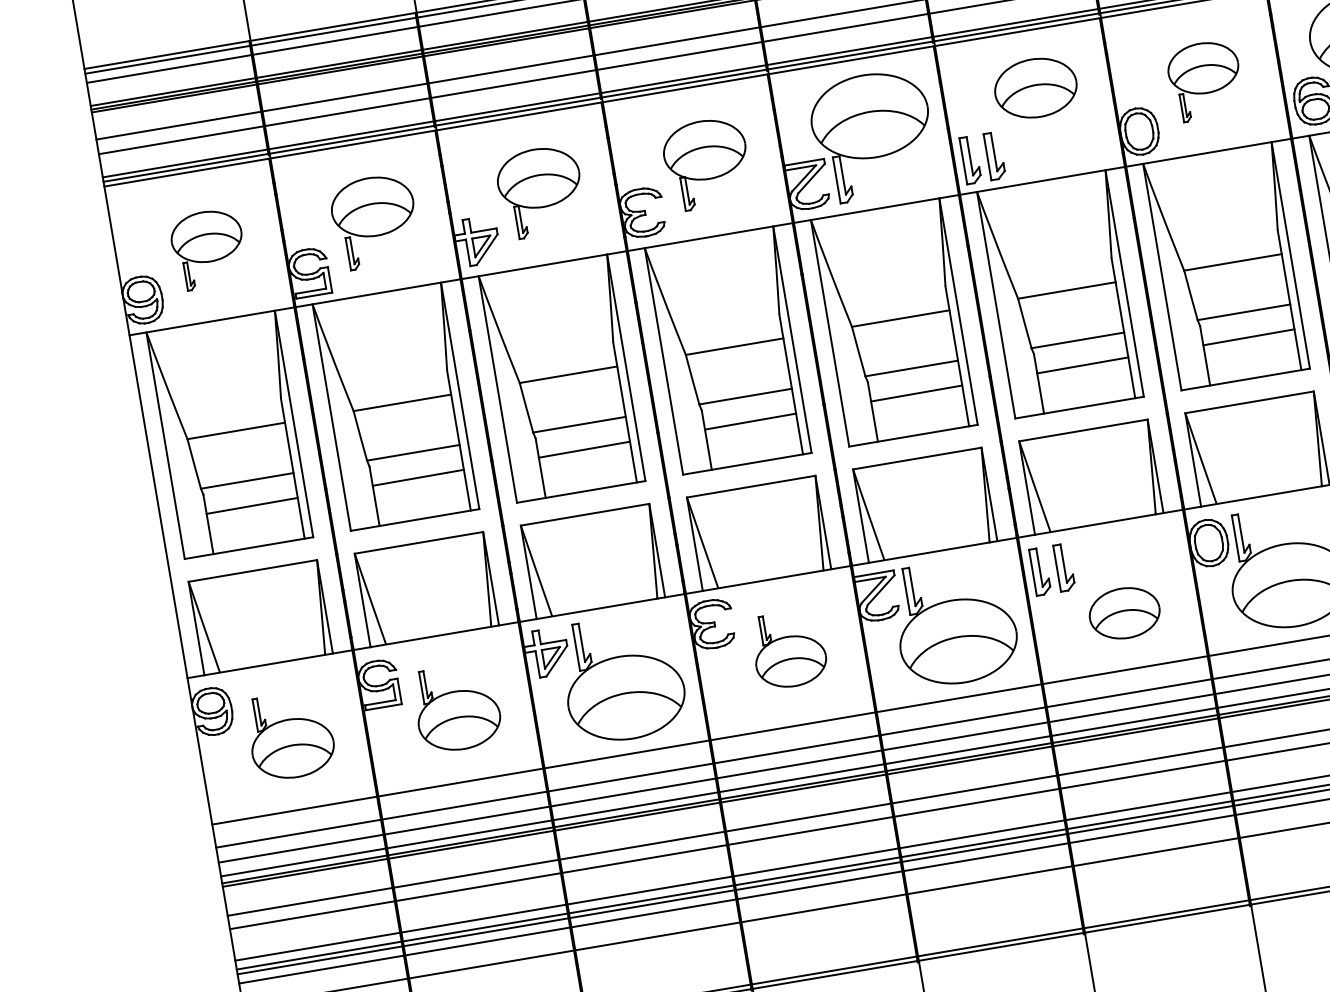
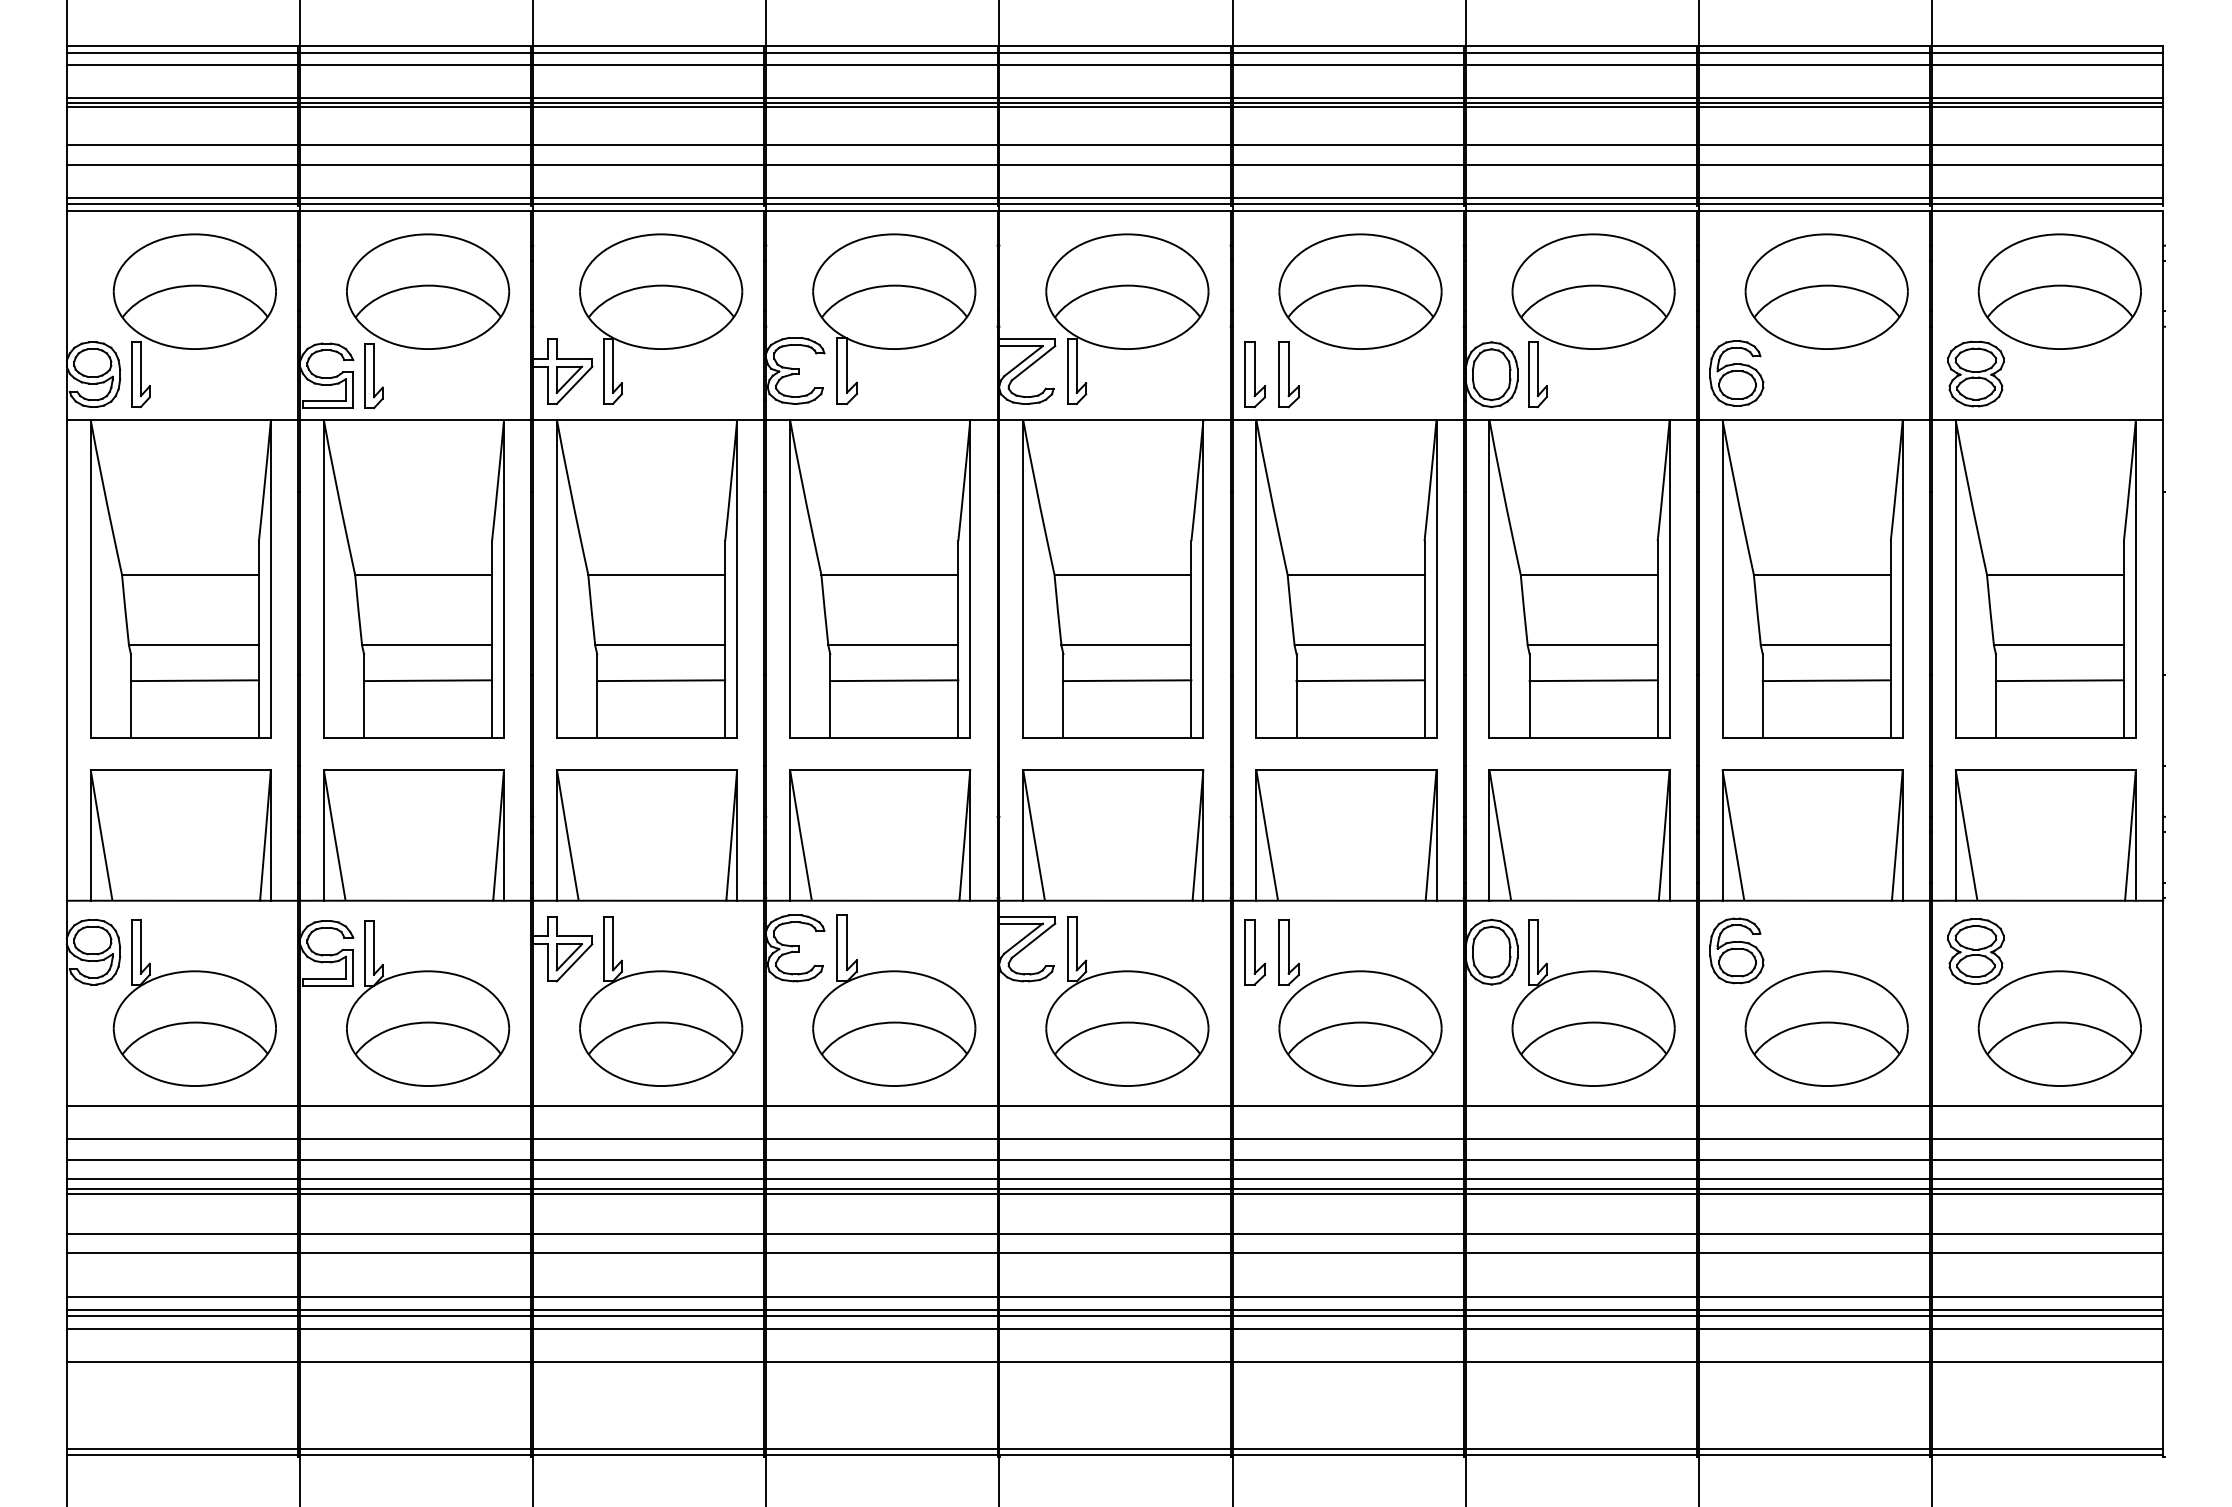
part: (1205, 80) -> (1593, 320), size x1.67
part: (1035, 88) -> (1360, 291), size x1.43
part: (707, 163) -> (894, 318), size x1.43
part: (541, 191) -> (661, 318), size x1.43
part: (375, 221) -> (428, 321), size x1.43
part: (208, 249) -> (194, 320), size x1.67
part: (1124, 613) -> (1360, 1028), size x1.67
part: (789, 649) -> (894, 1000), size x1.67
part: (457, 707) -> (428, 1003), size x1.43
part: (290, 735) -> (194, 1002), size x1.43

